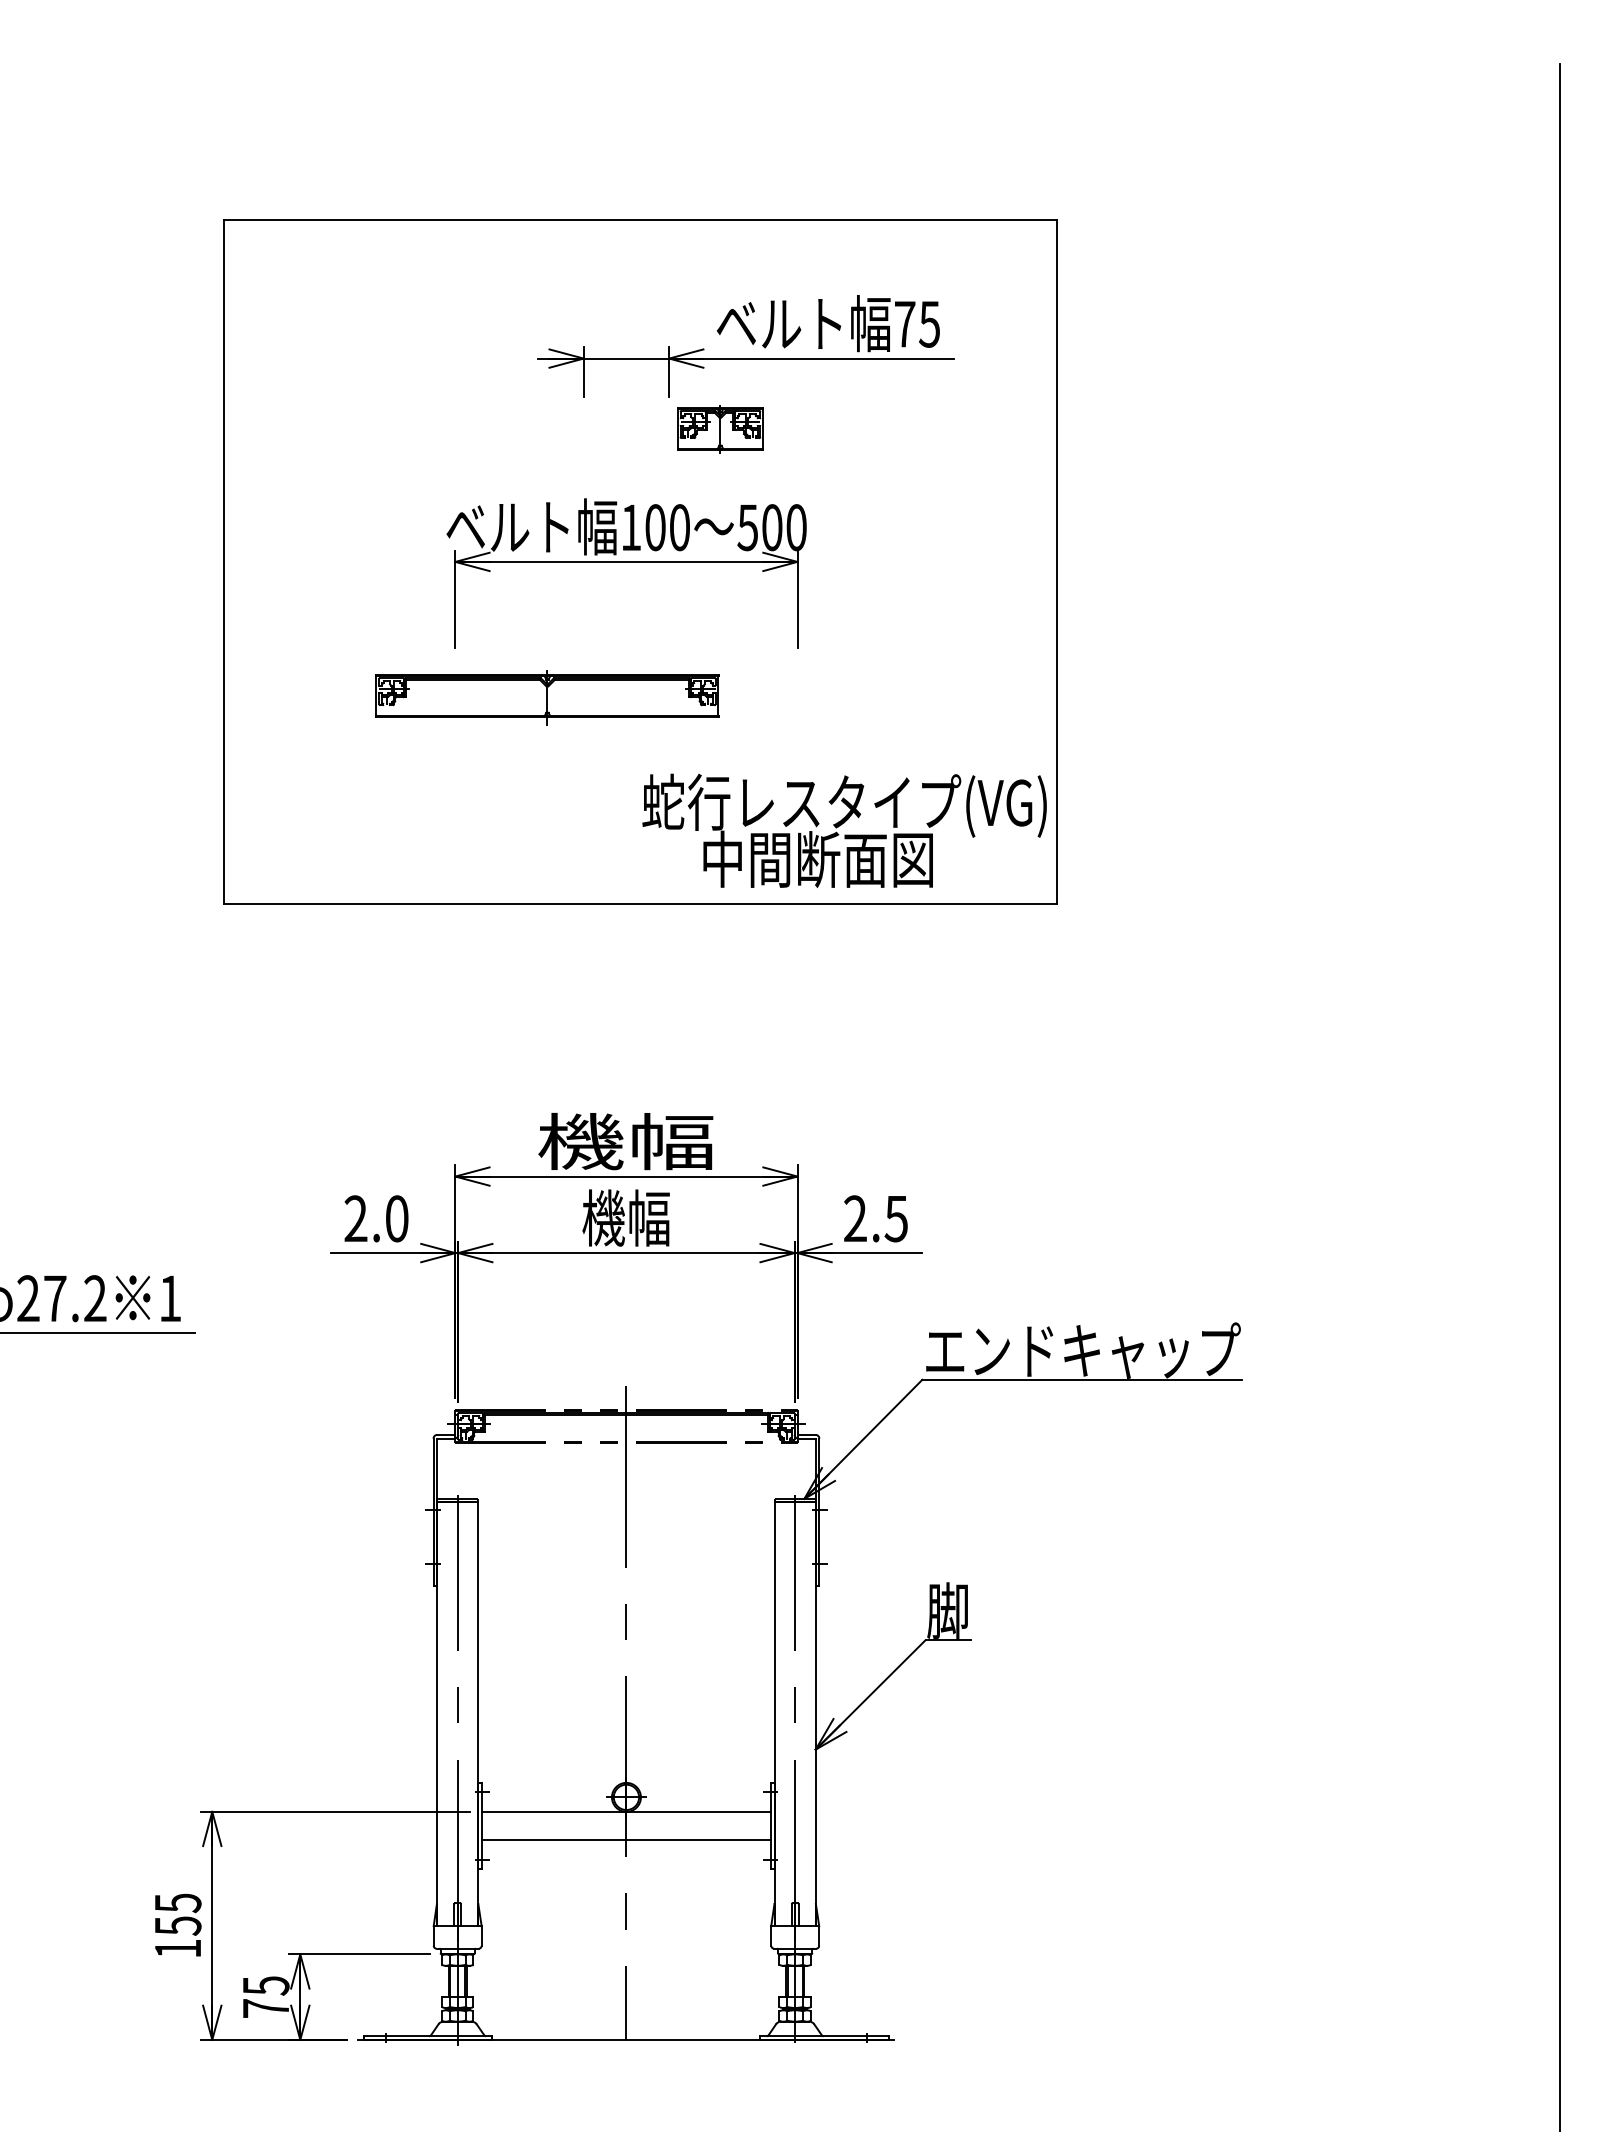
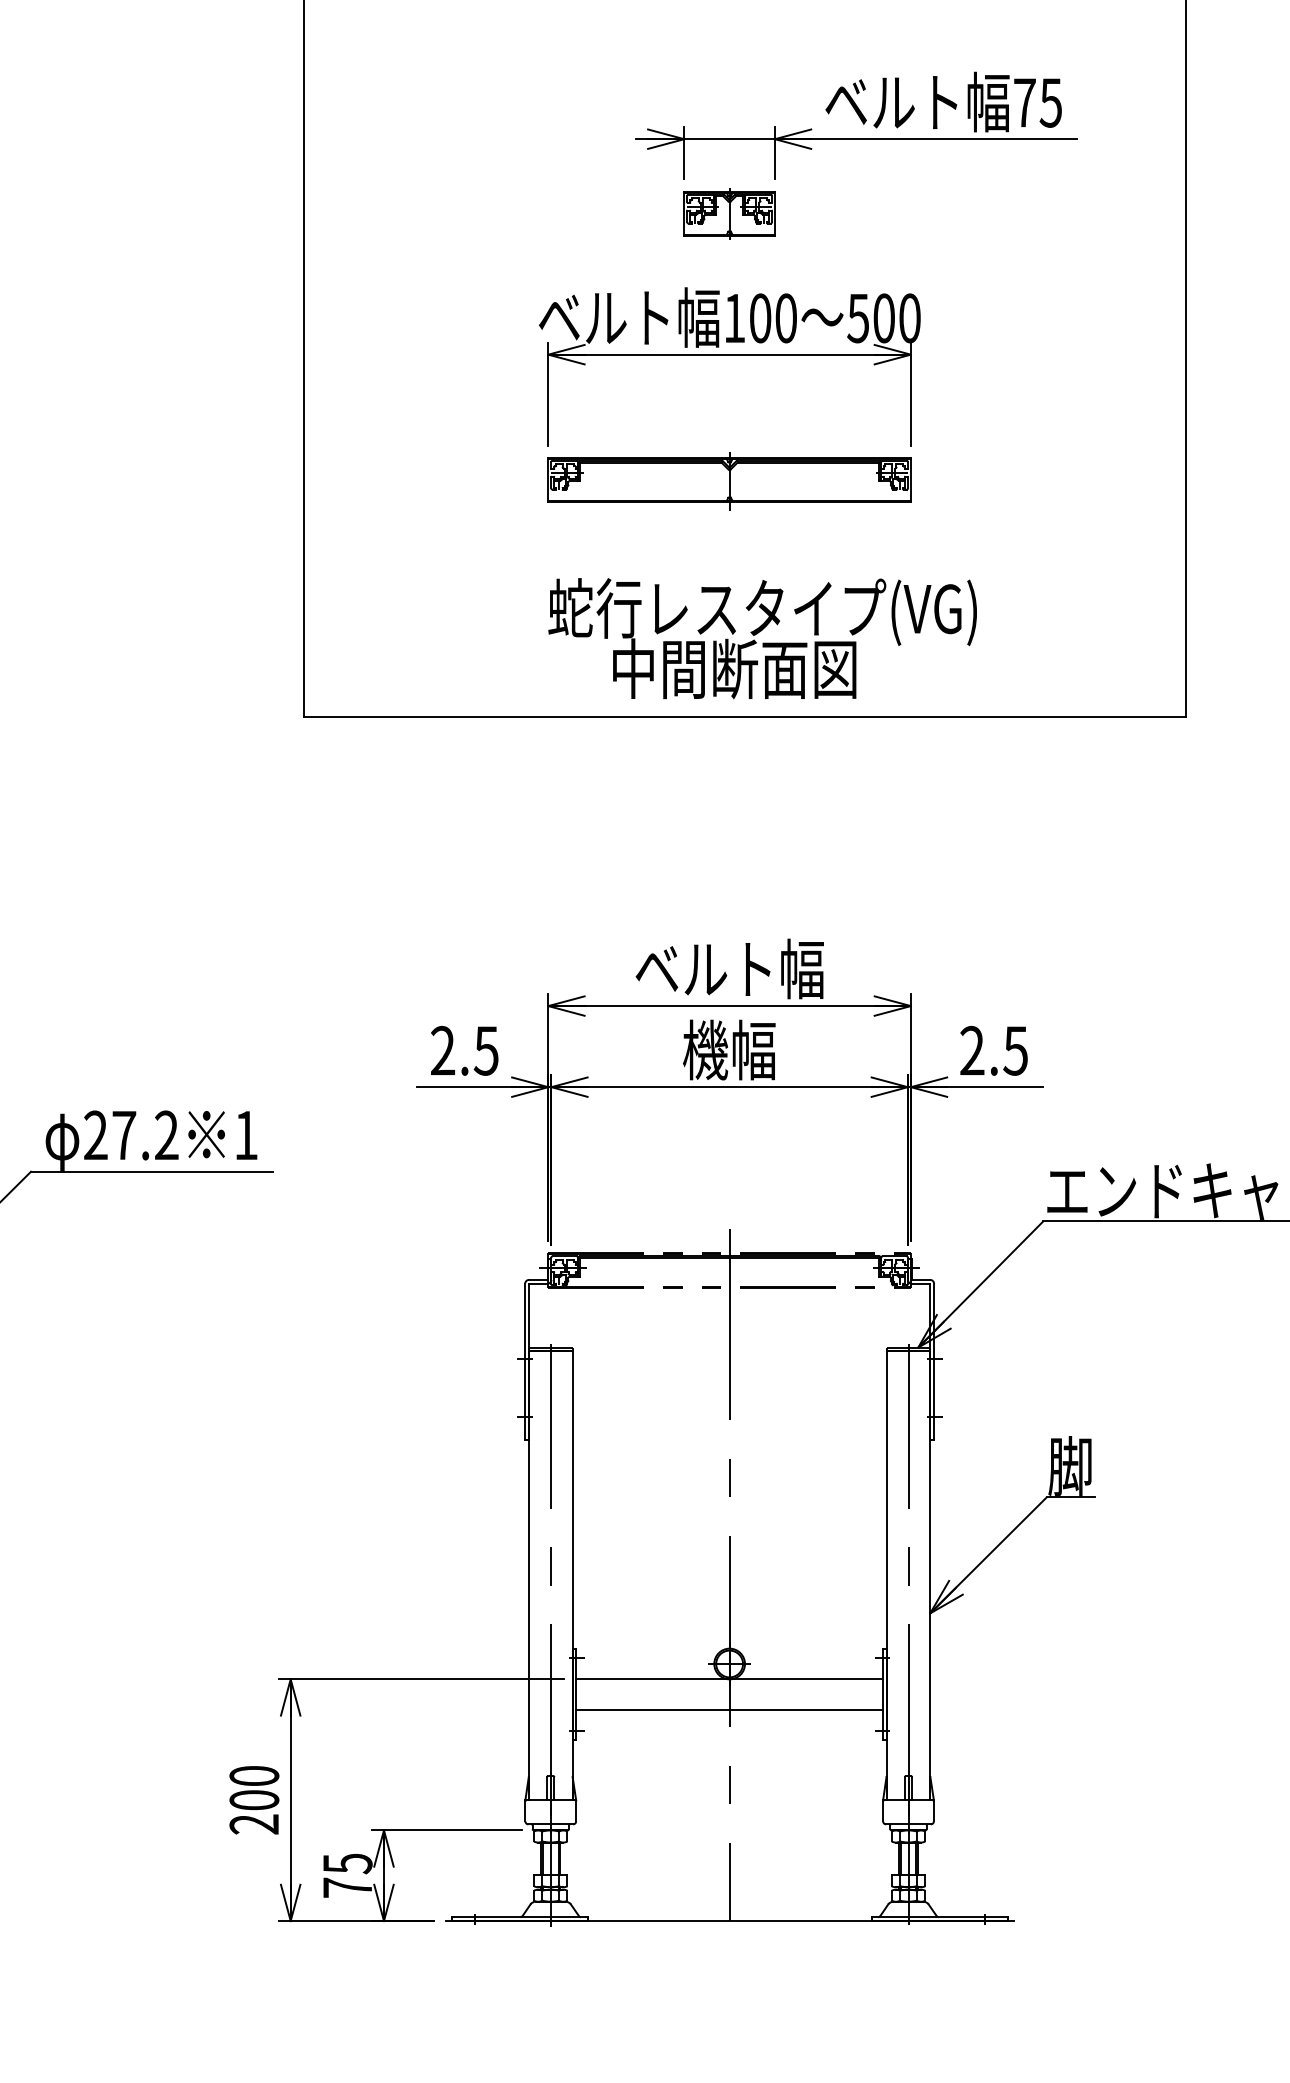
part: (720, 429) -> (729, 214), moved
part: (547, 697) -> (729, 481), moved
text: (844, 830) -> (762, 638), moved
text: (626, 1141) -> (729, 968), 機幅 -> ベルト幅
text: (396, 1218) -> (485, 1050), 2.0 -> 2.5
text: (177, 1925) -> (253, 1799), 155 -> 200

